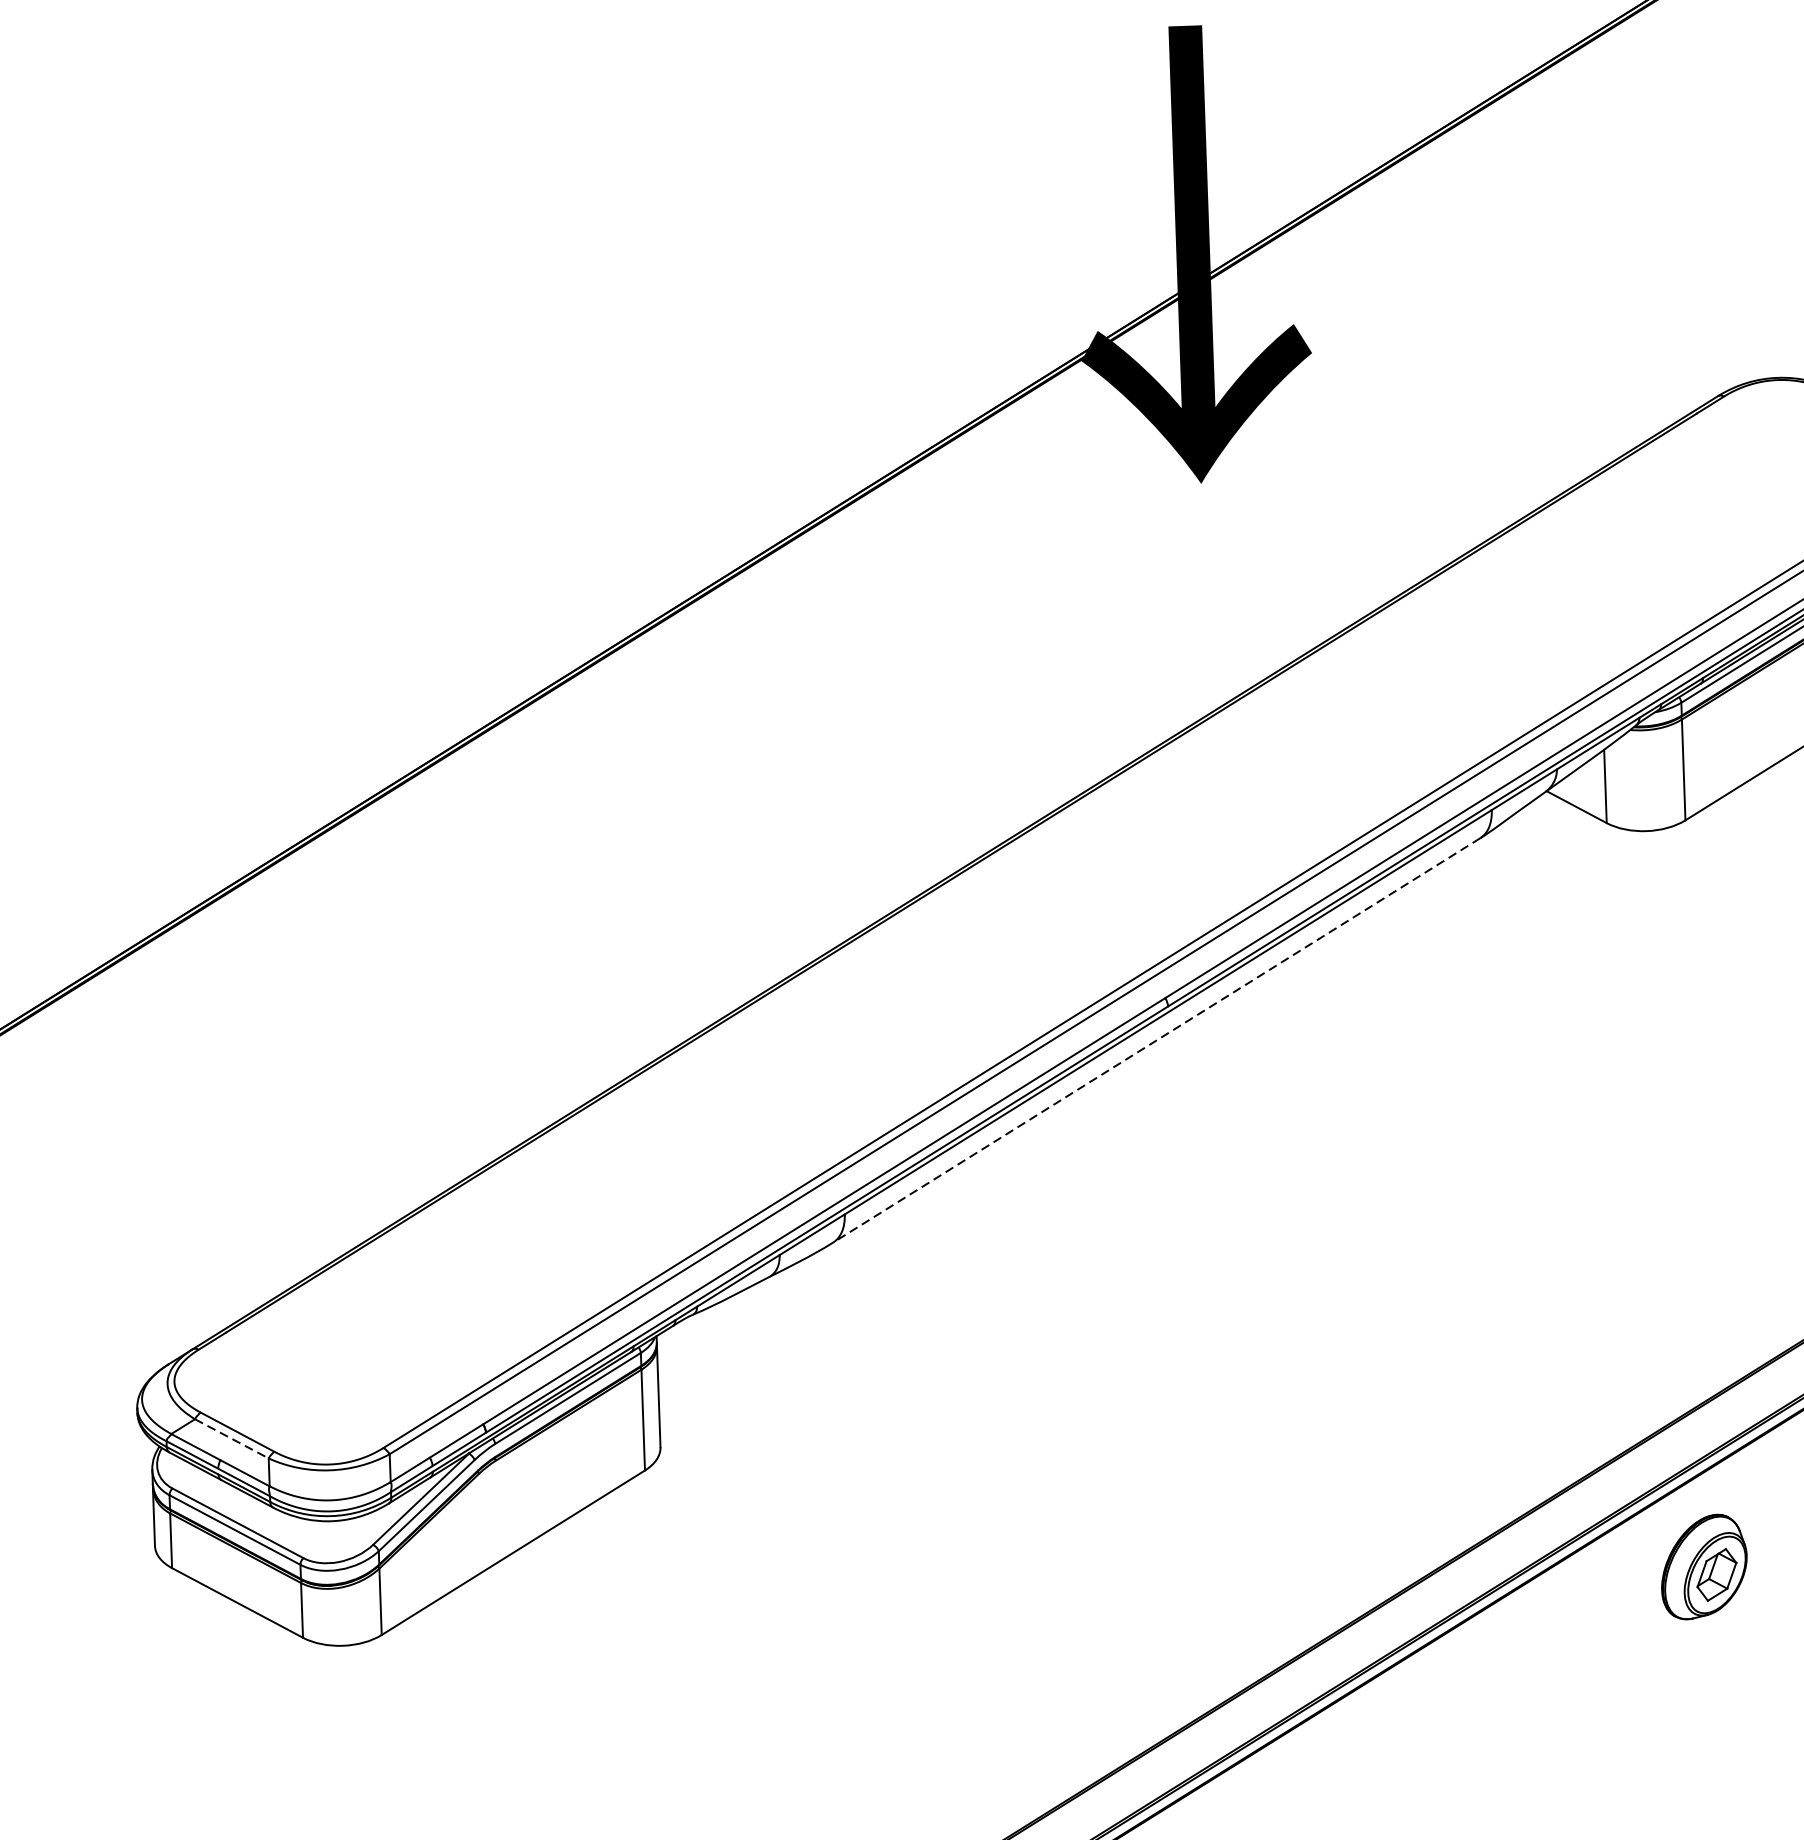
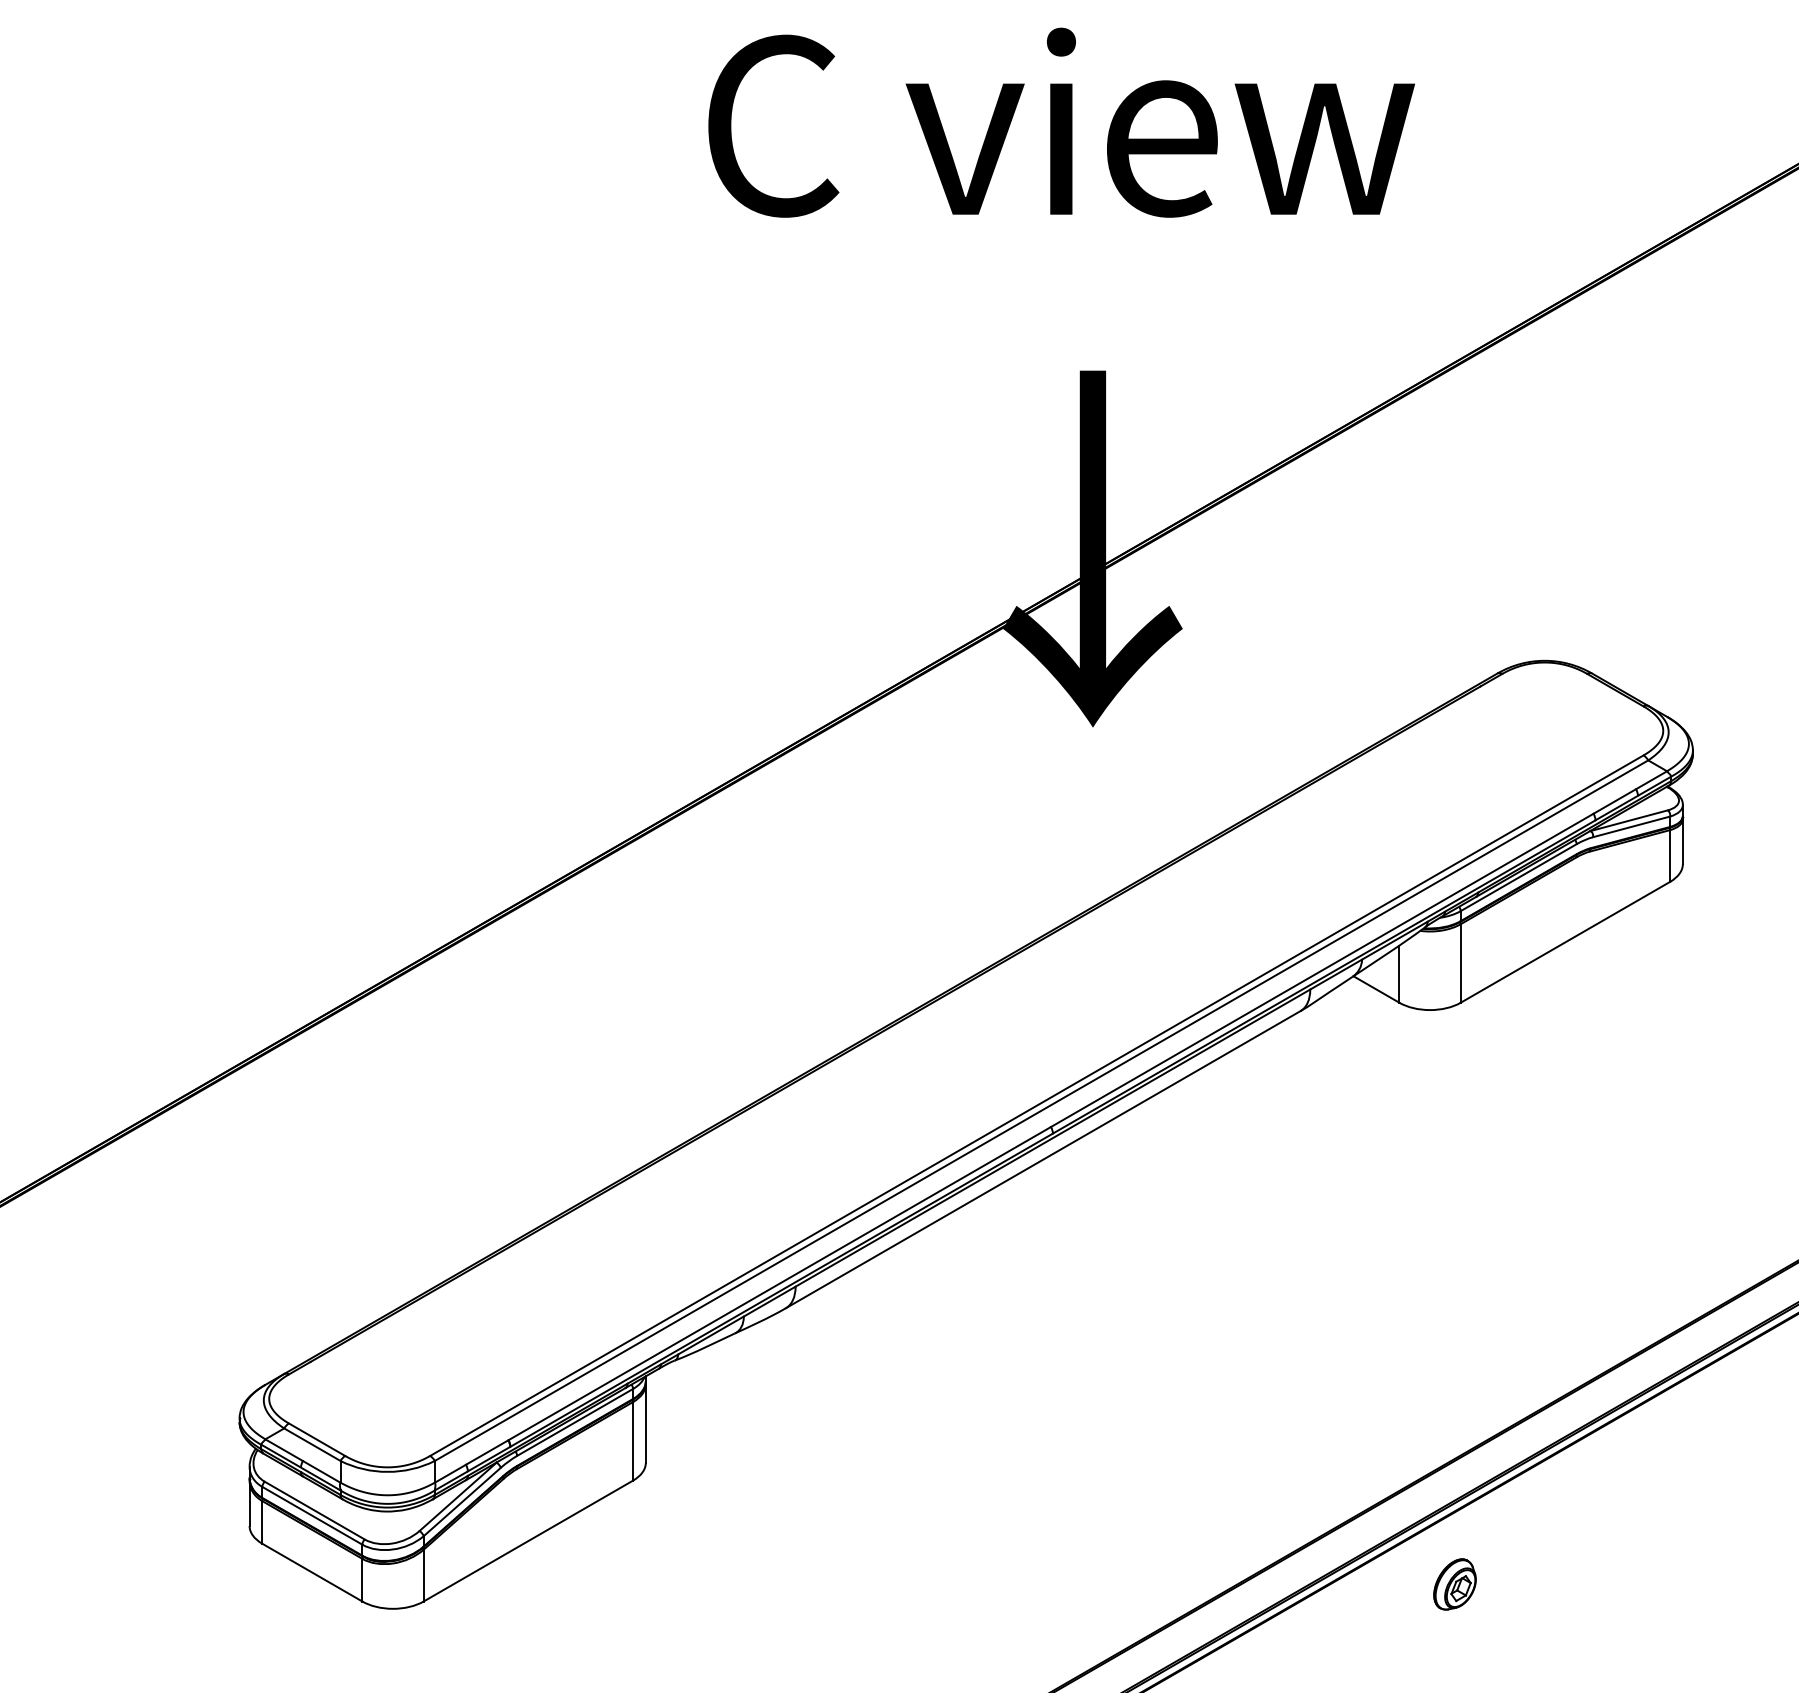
line: (1155, 1040) -> (1042, 1159), dashed -> solid
line: (232, 1438) -> (312, 1444), dashed -> solid
part: (1703, 1567) -> (1454, 1584), size x0.62

